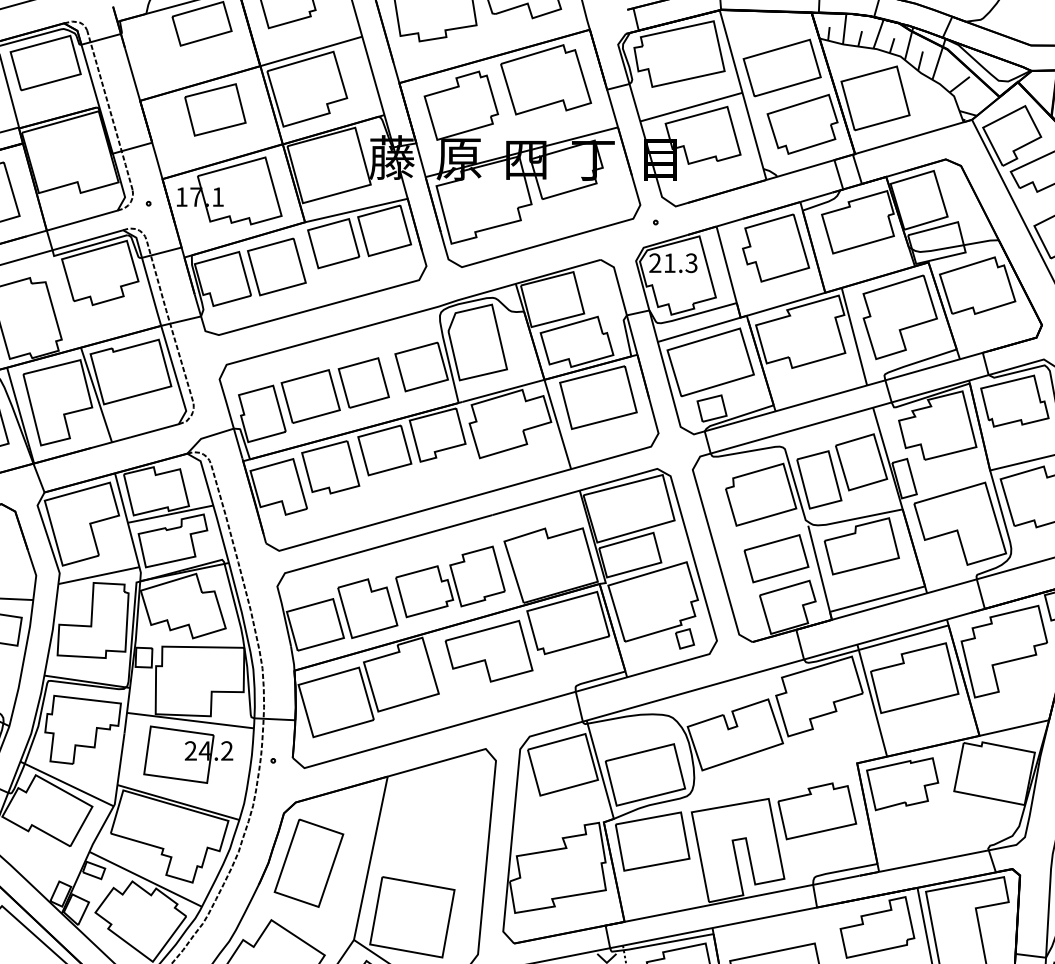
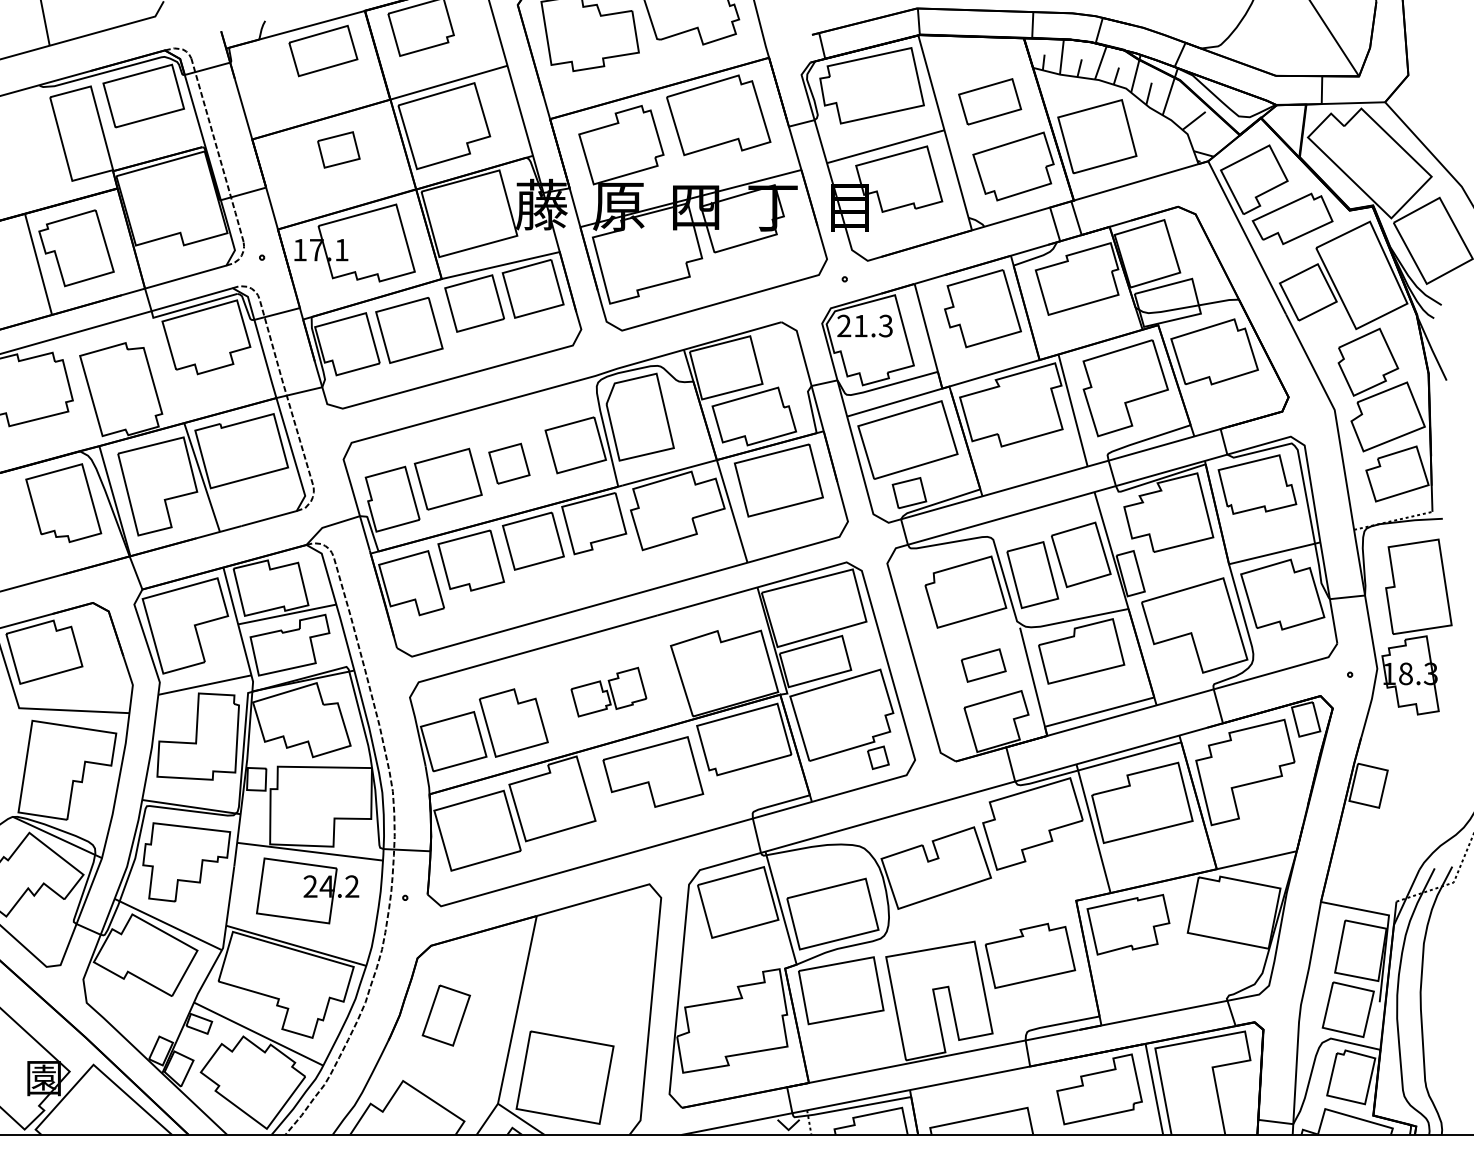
part: (781, 67) -> (989, 101), size x0.7
part: (215, 109) -> (338, 149), size x0.6
part: (363, 382) -> (509, 463), size x0.7
part: (776, 558) -> (983, 665), size x0.6
part: (450, 581) -> (608, 691), size x0.6
part: (309, 863) -> (446, 1015), size x0.6

